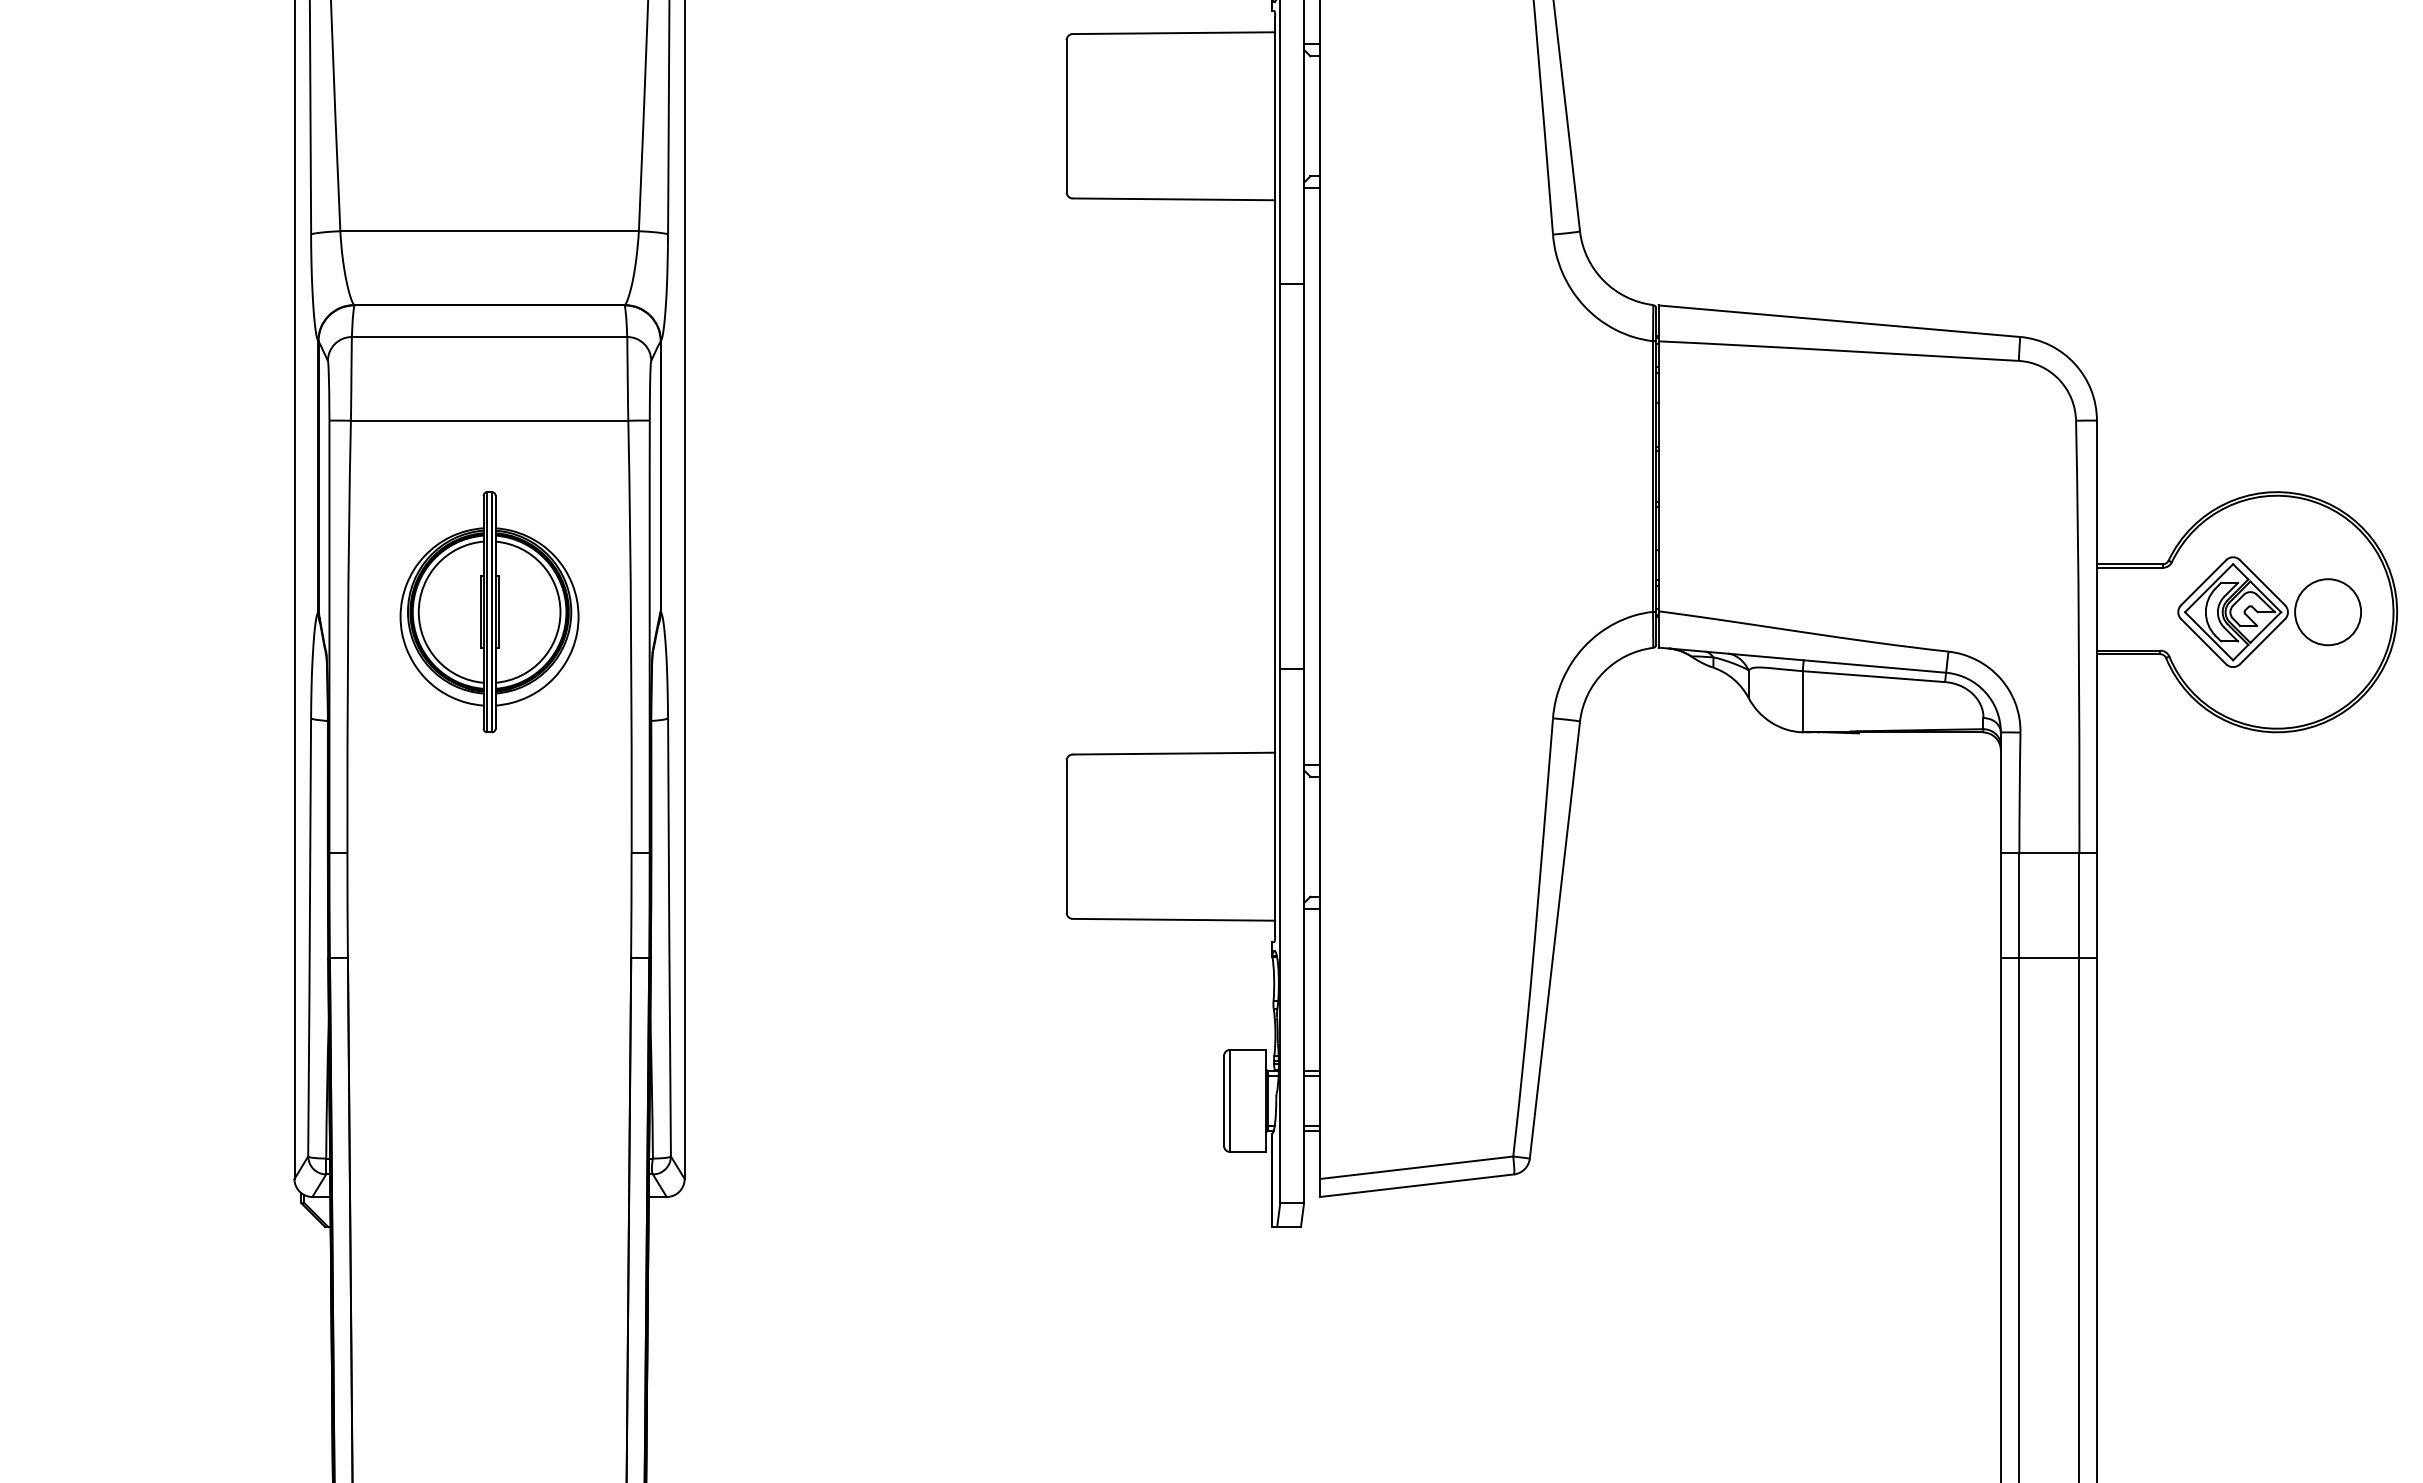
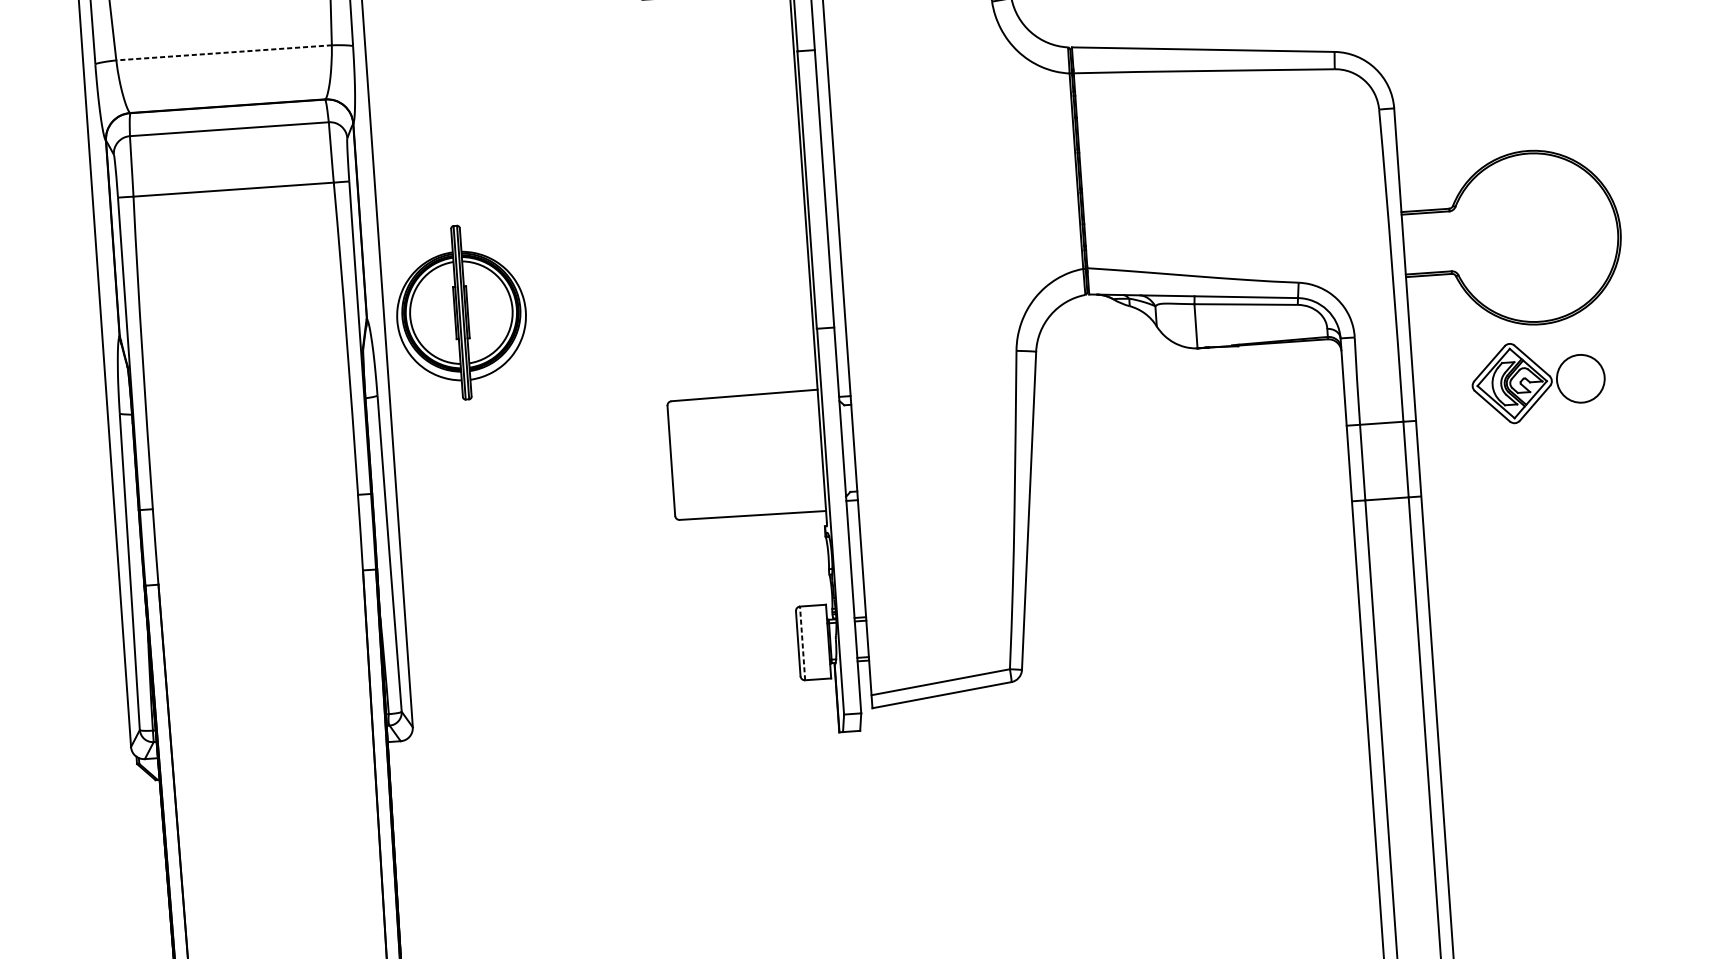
line: (489, 231) -> (224, 53), solid -> dashed
part: (2269, 611) -> (1538, 381), moved
part: (489, 612) -> (461, 312), moved
line: (1230, 1100) -> (802, 643), solid -> dashed

